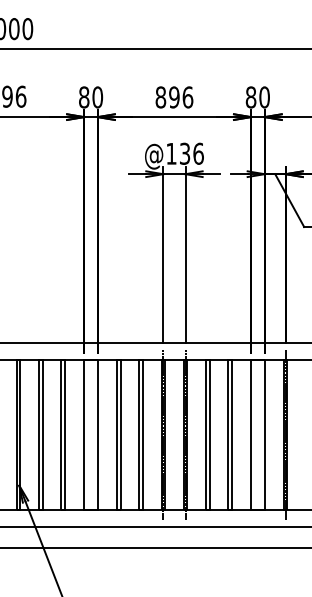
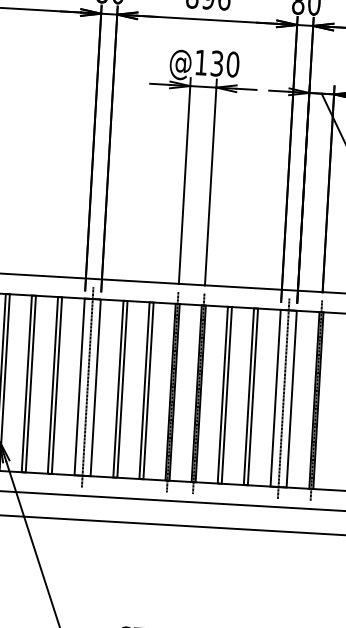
text: (198, 153) -> (232, 64), @136 -> @130
line: (91, 434) -> (88, 386), added
line: (257, 434) -> (283, 398), added

